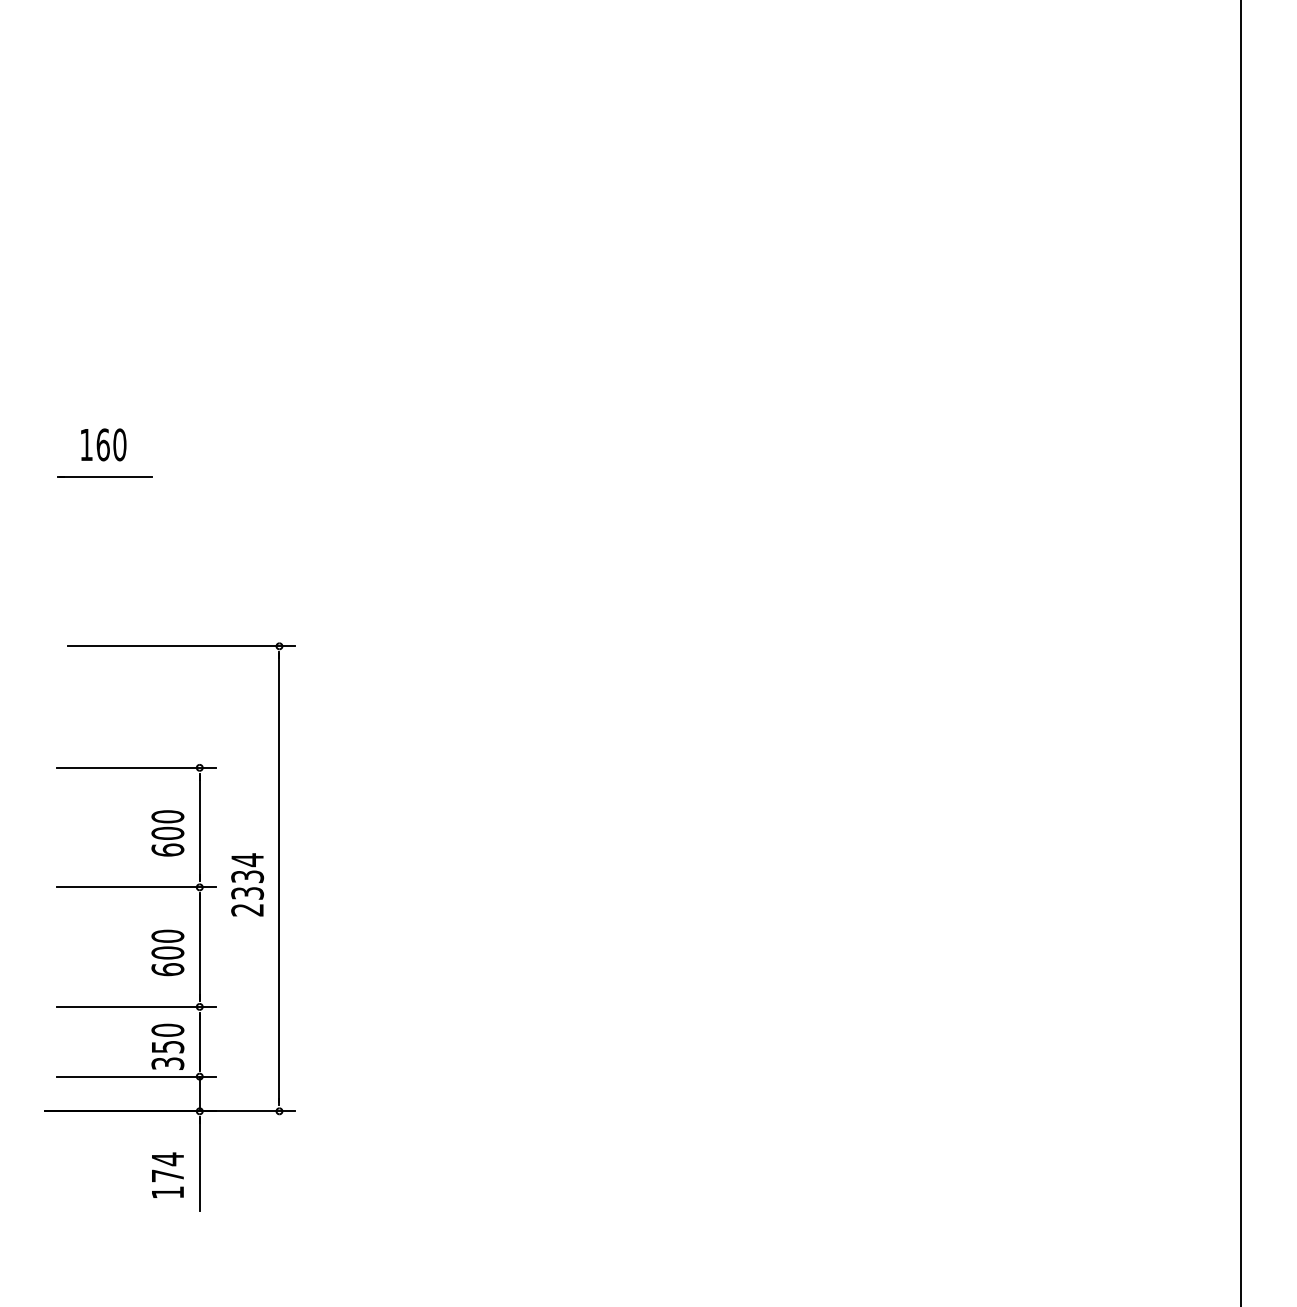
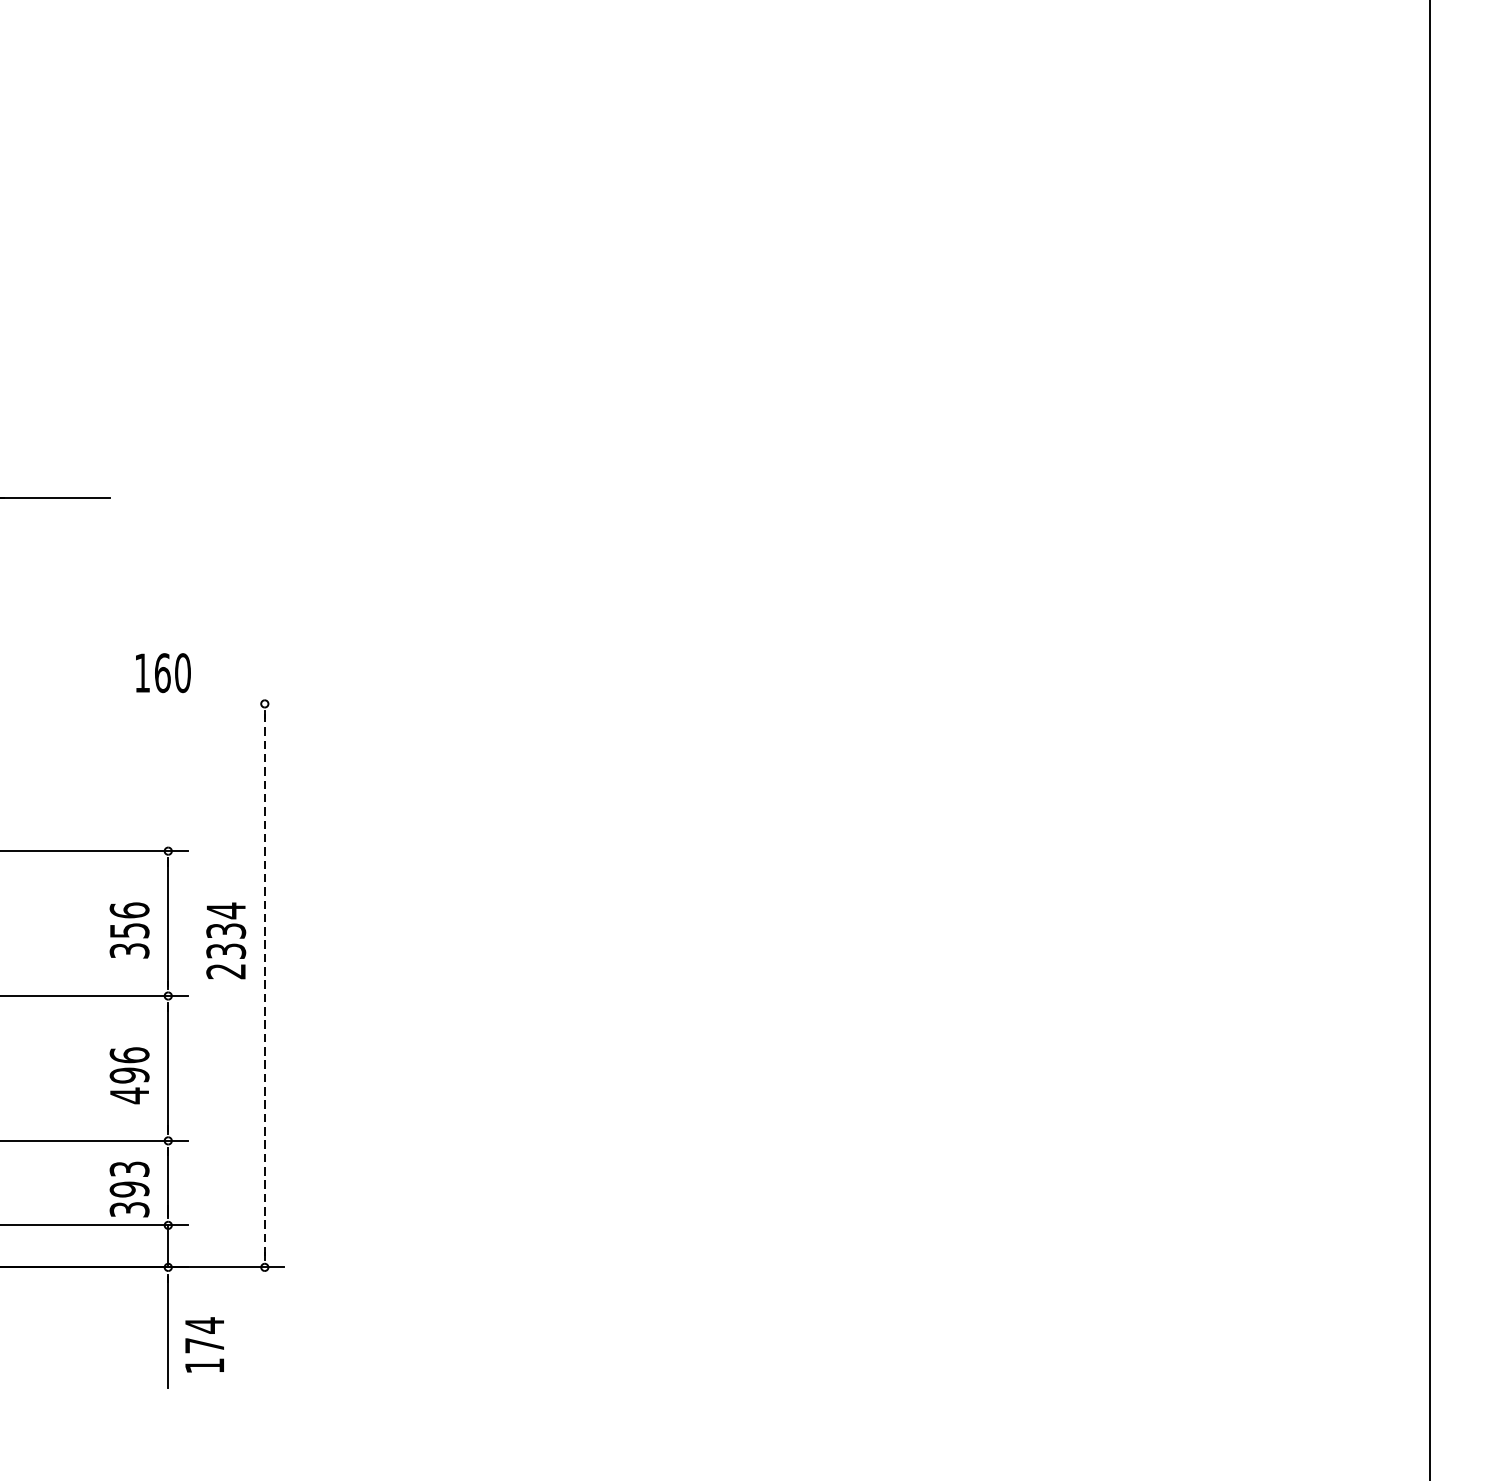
text: (103, 444) -> (163, 672), moved
line: (181, 646) -> (146, 704), removed
text: (167, 833) -> (129, 930), 600 -> 356
line: (279, 877) -> (264, 984), solid -> dashed
text: (247, 884) -> (226, 940), moved
text: (167, 952) -> (129, 1074), 600 -> 496
text: (167, 1038) -> (129, 1179), 350 -> 393
text: (167, 1174) -> (204, 1343), moved

